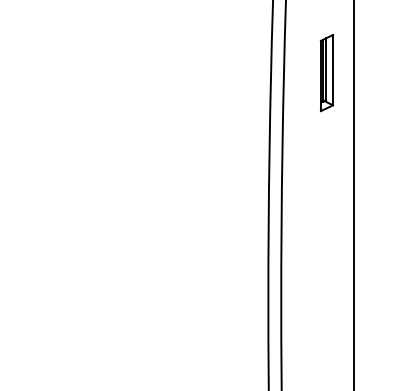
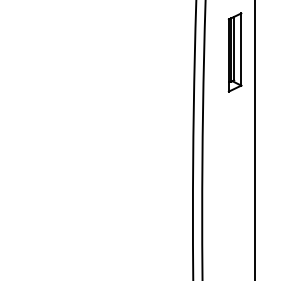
part: (326, 73) -> (234, 52), size x1.43

